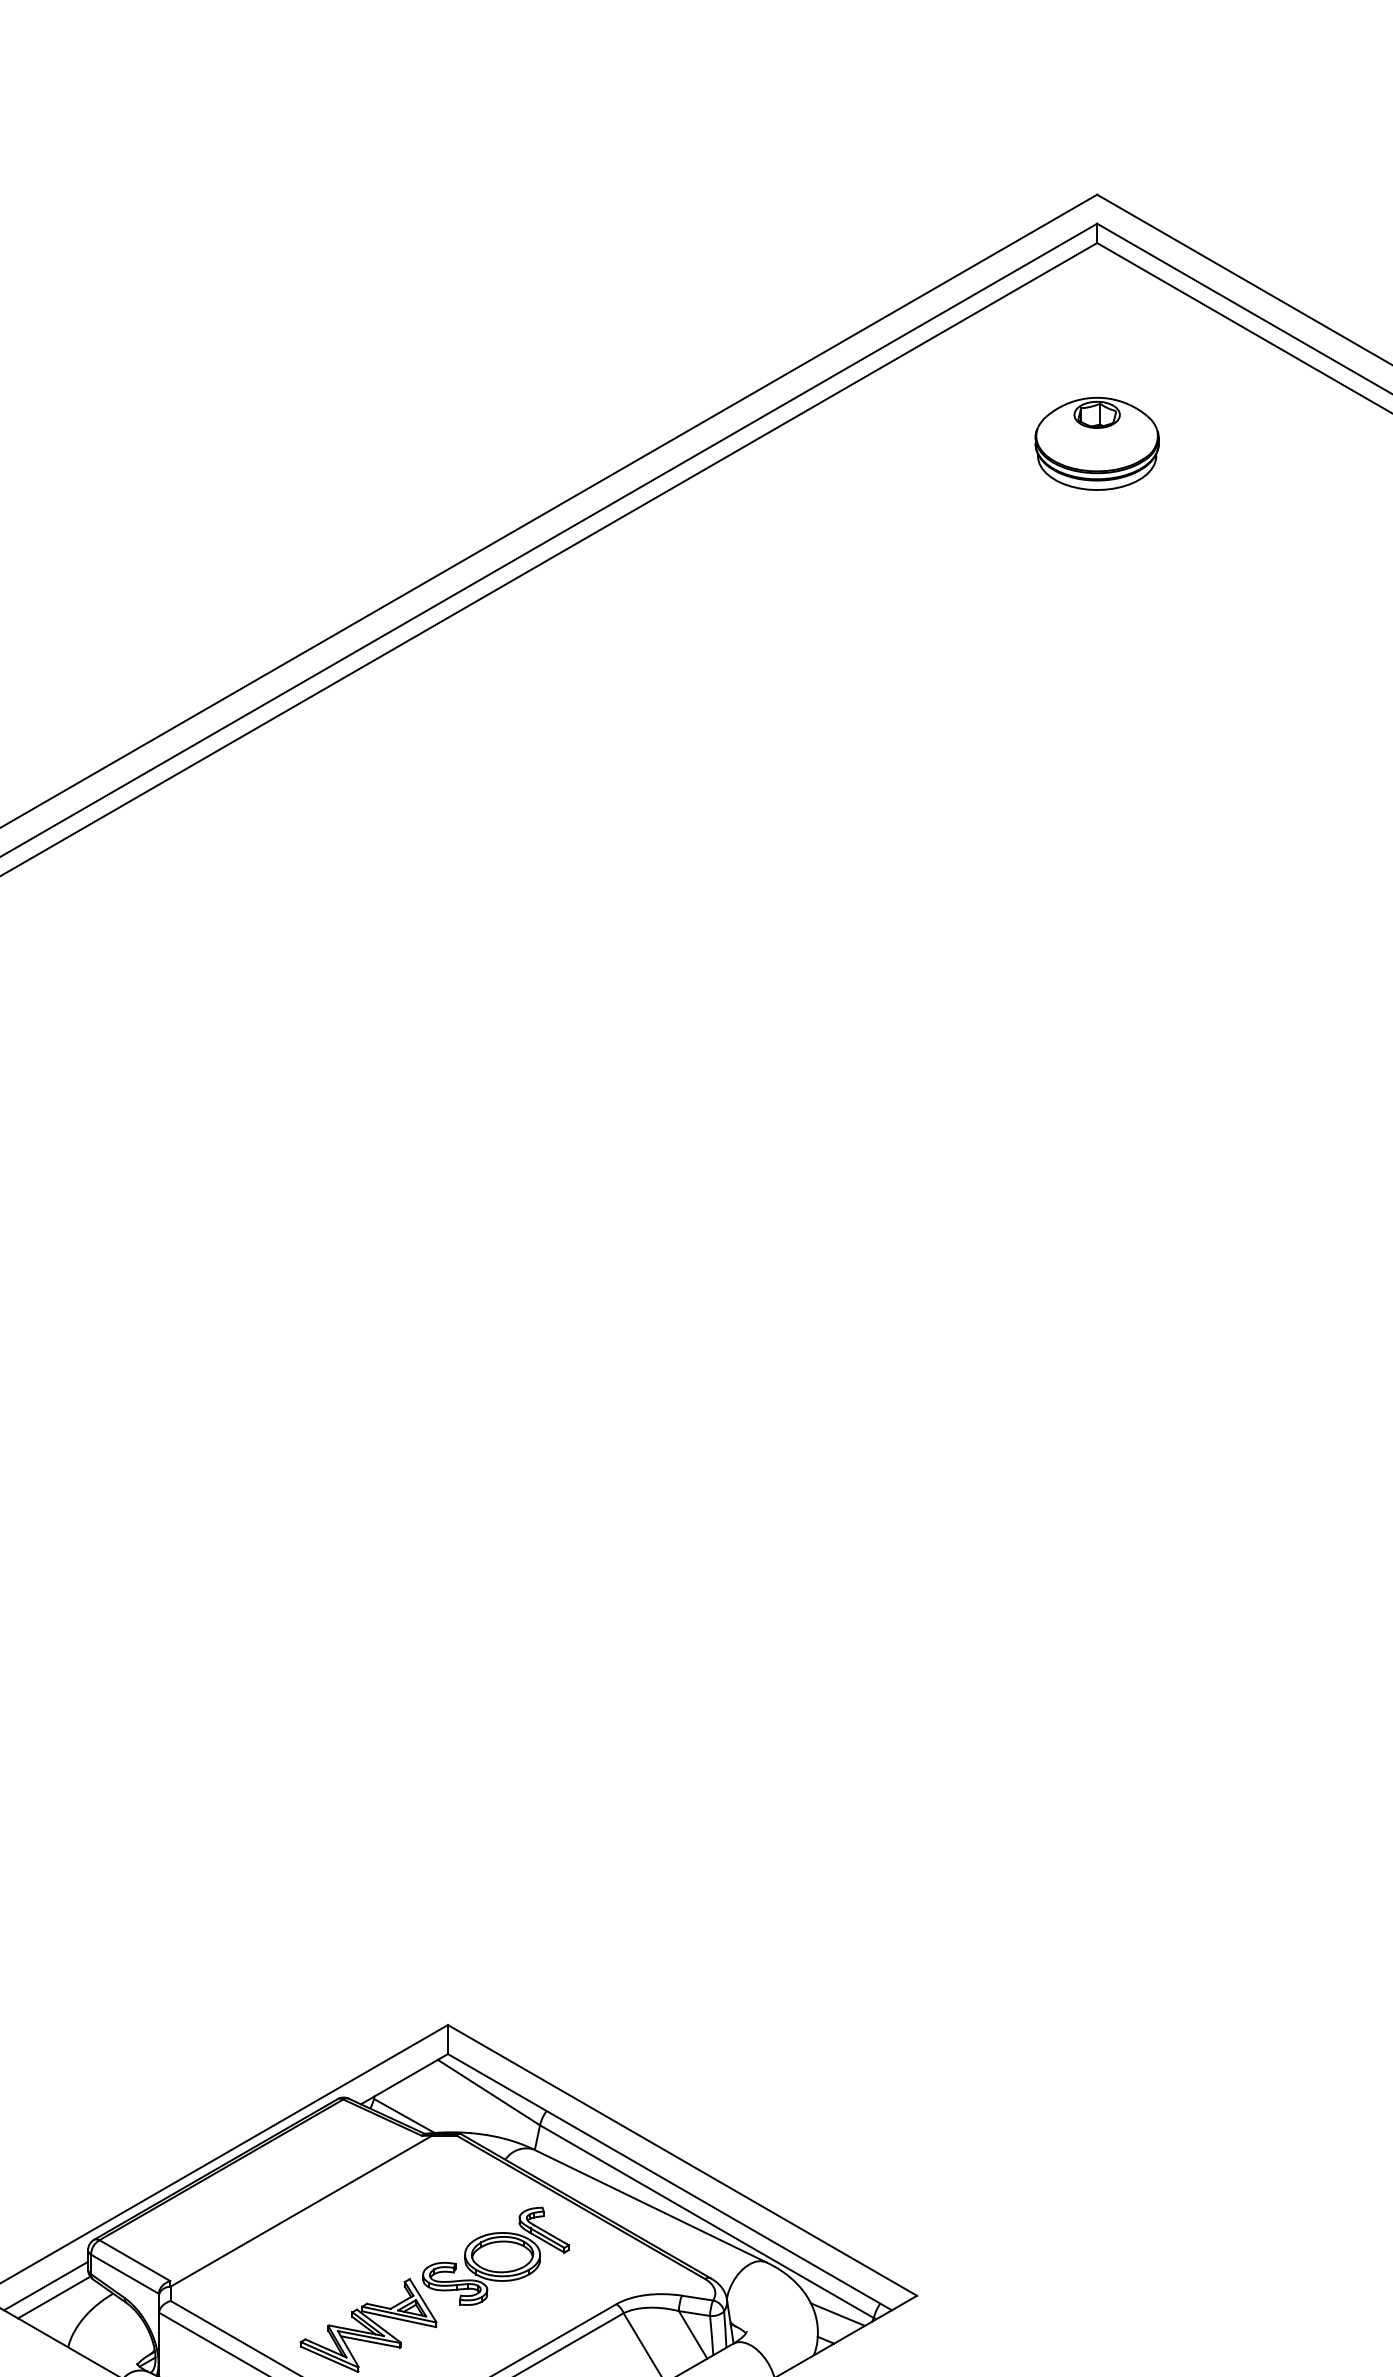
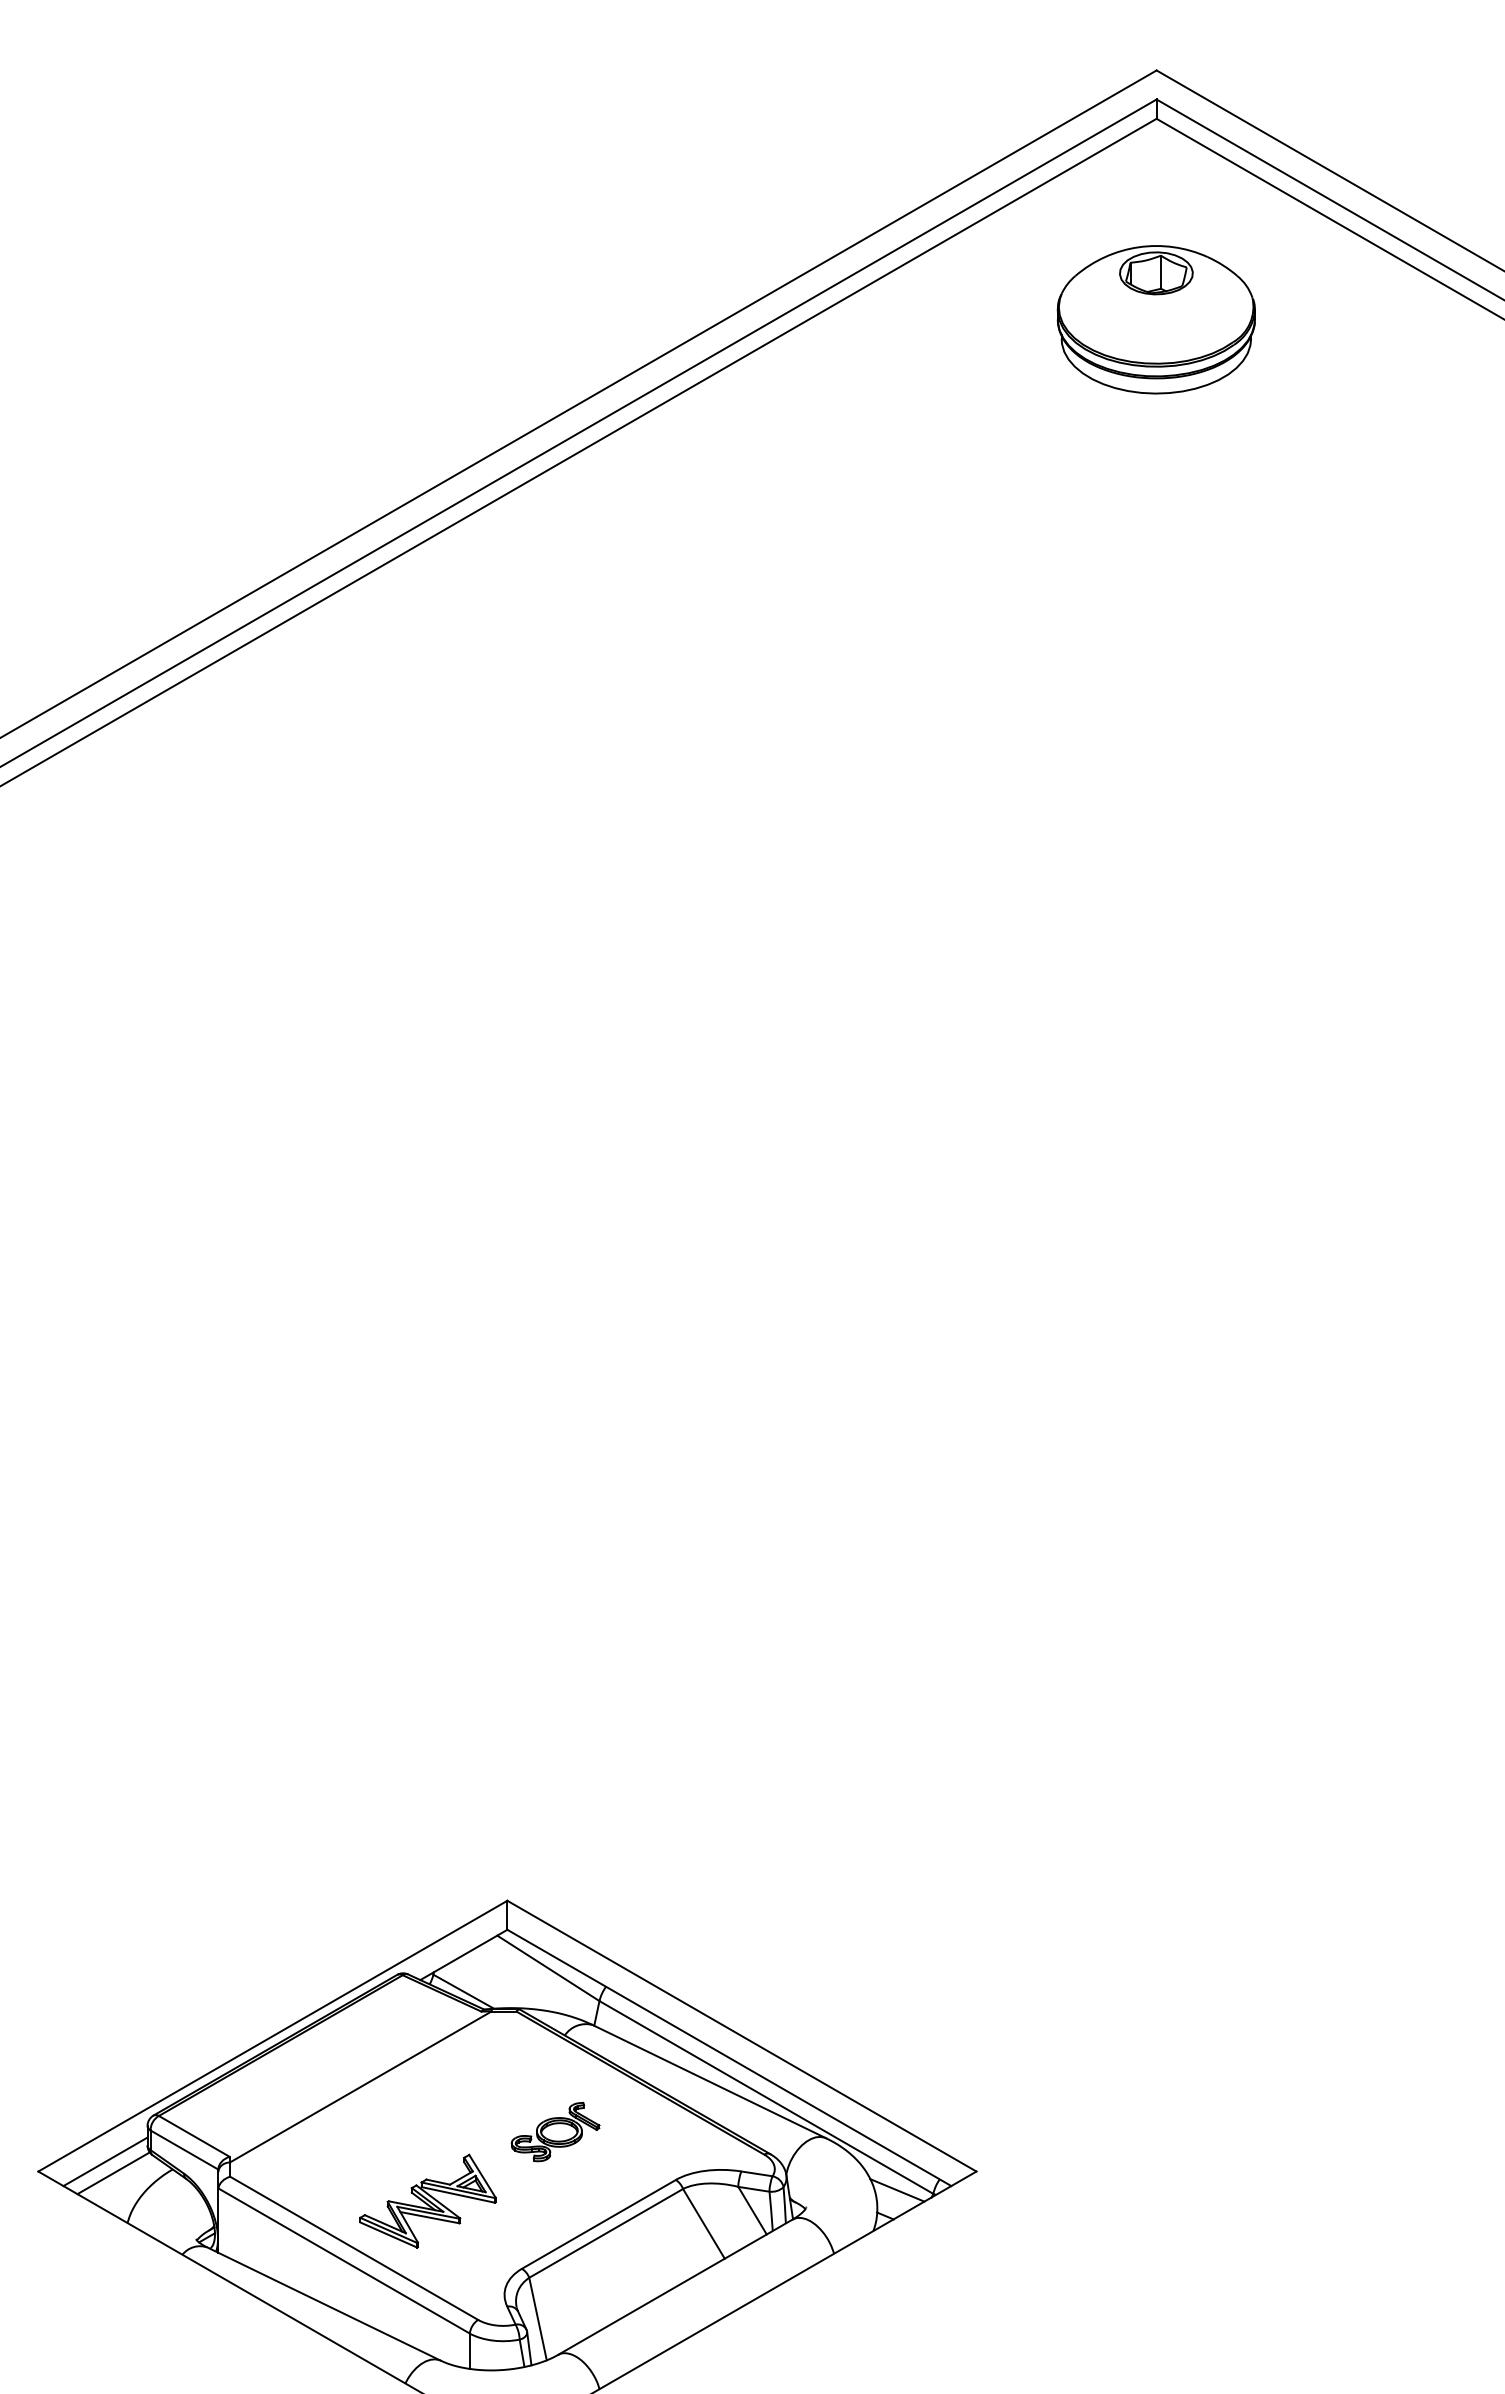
part: (1097, 443) -> (1156, 319), size x1.6
part: (496, 2255) -> (555, 2131), size x0.6

